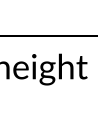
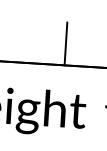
line: (70, 21) -> (65, 44), added

